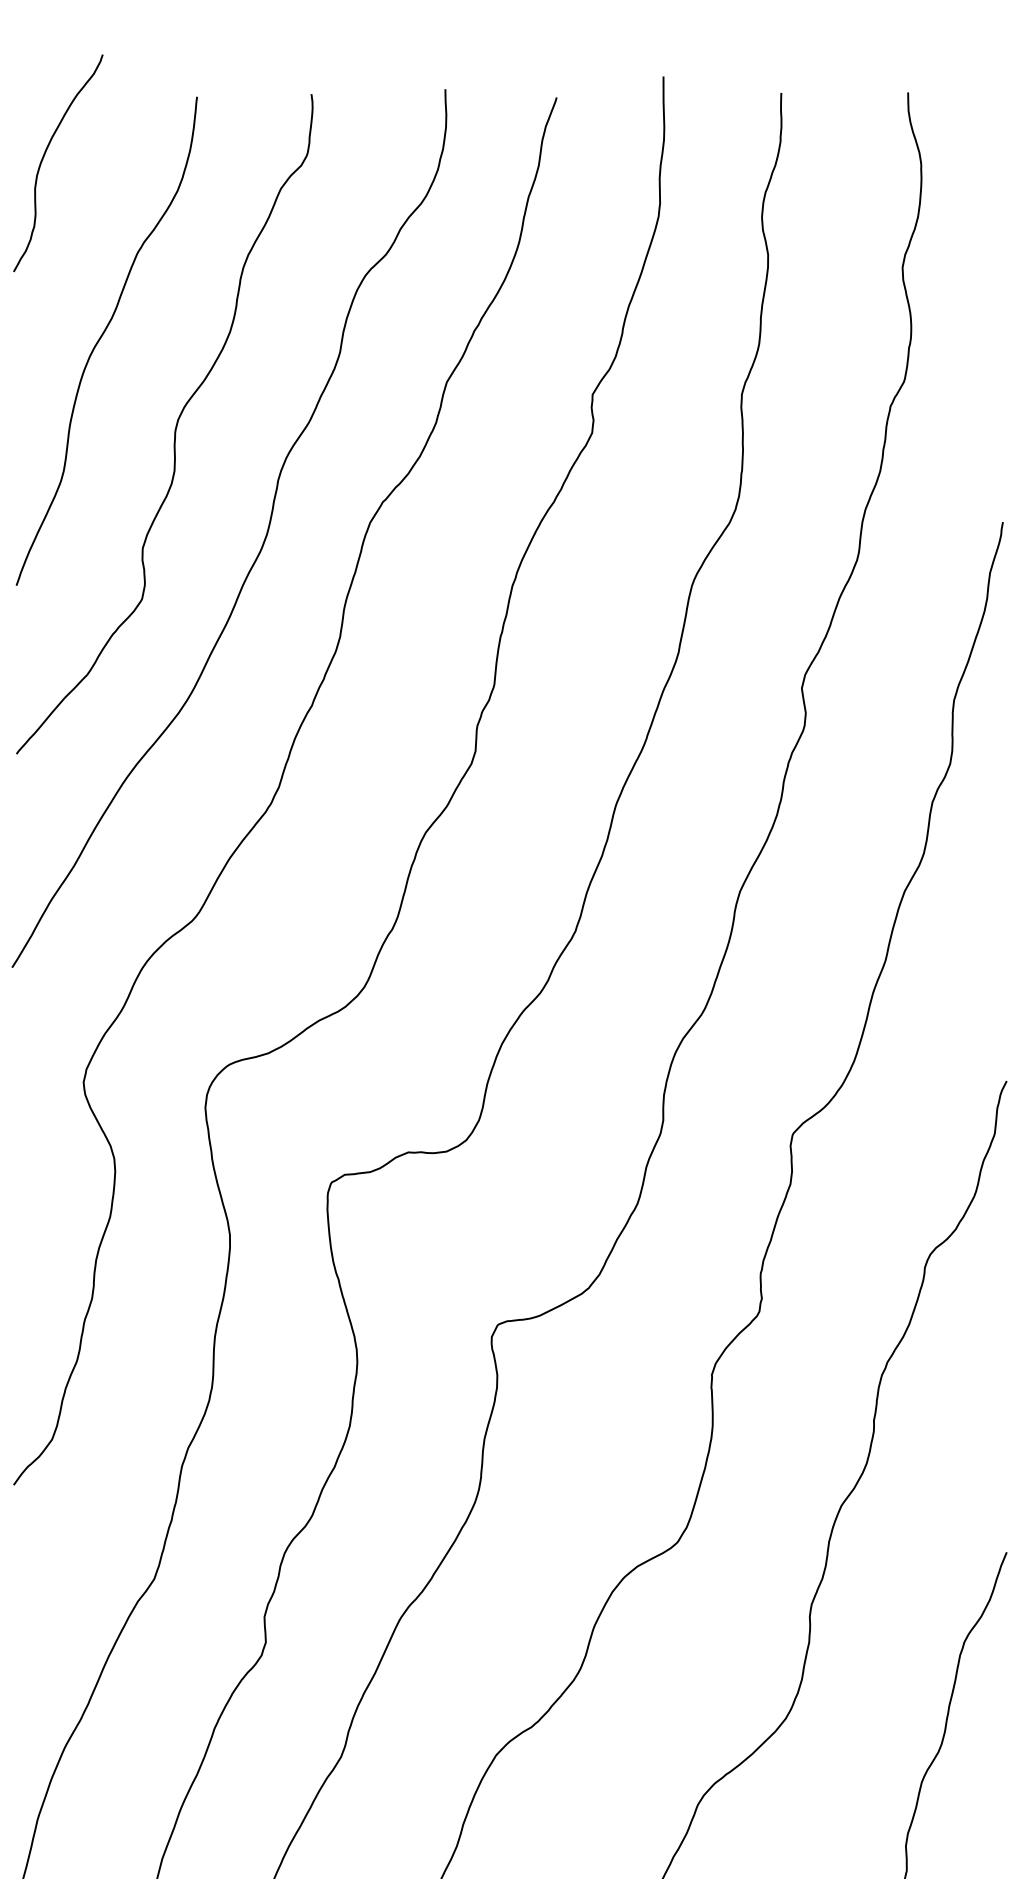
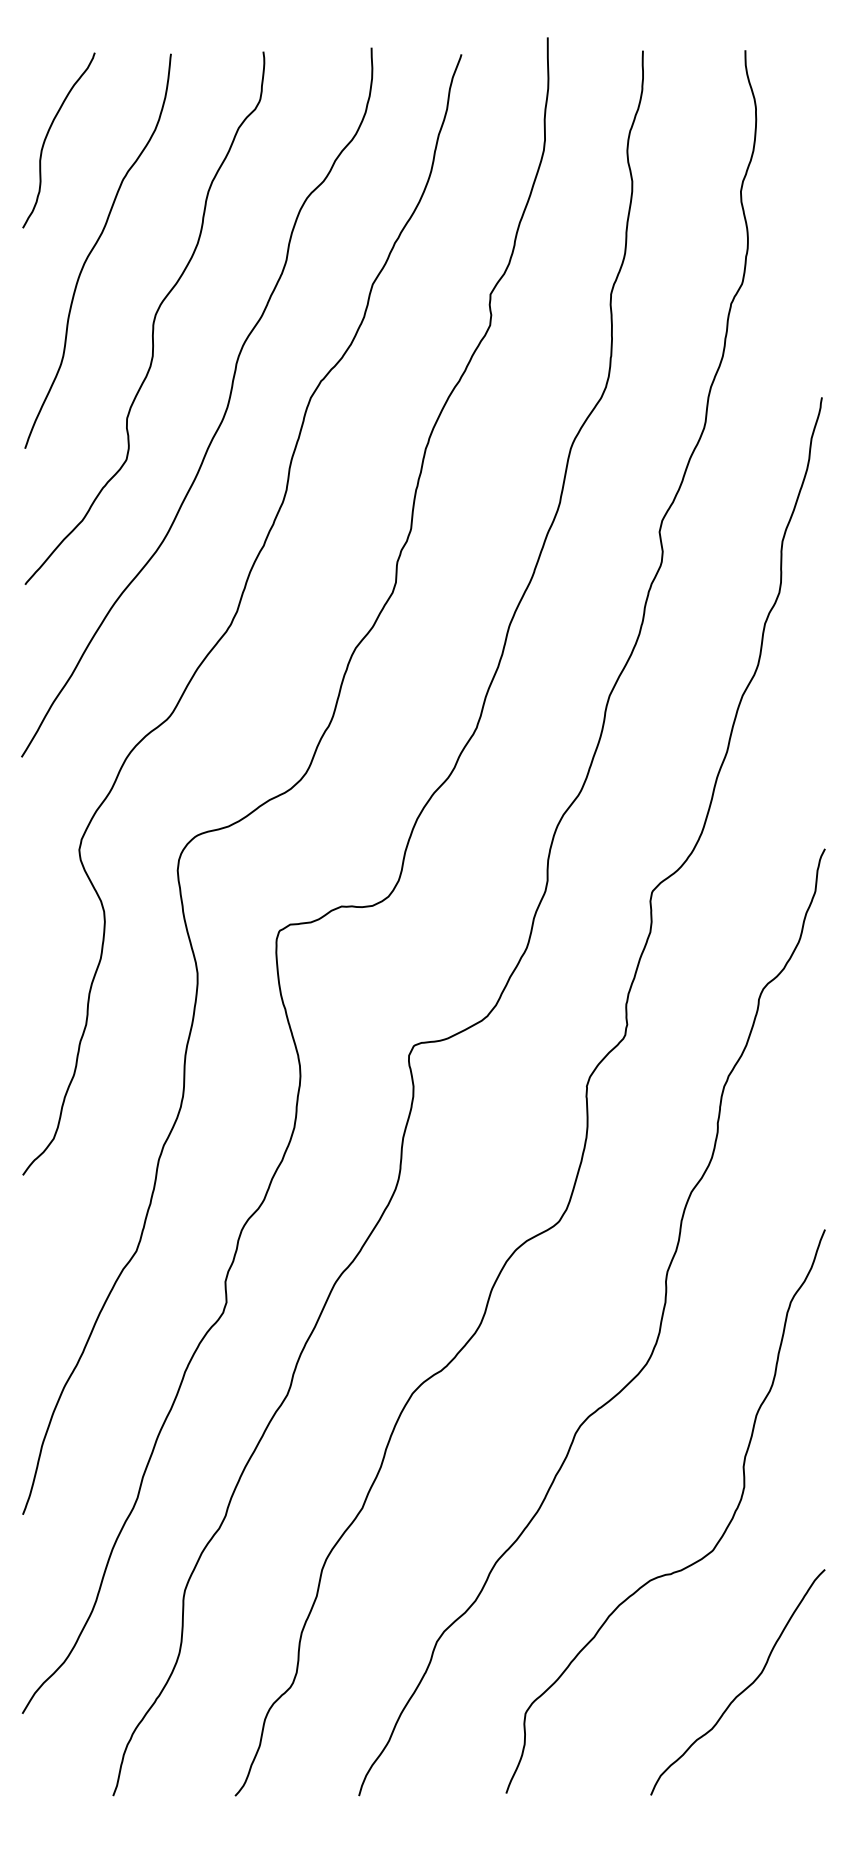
curve: (45, 155) -> (48, 134), moved

